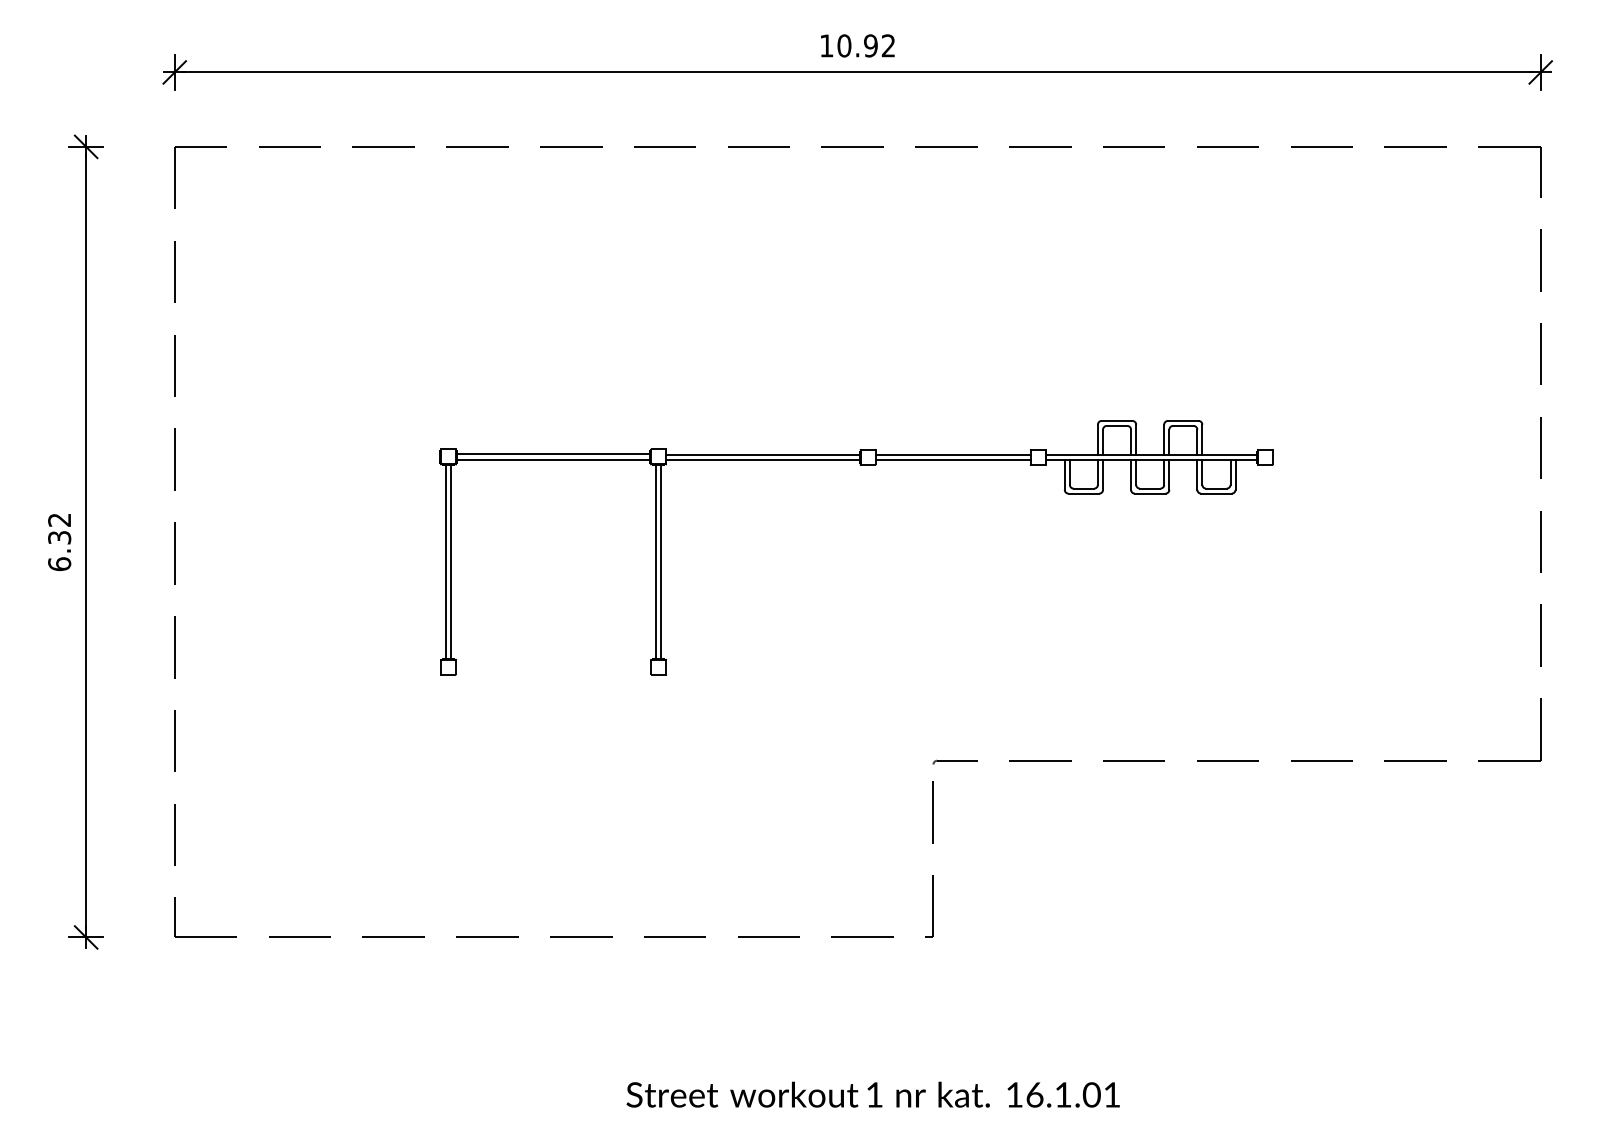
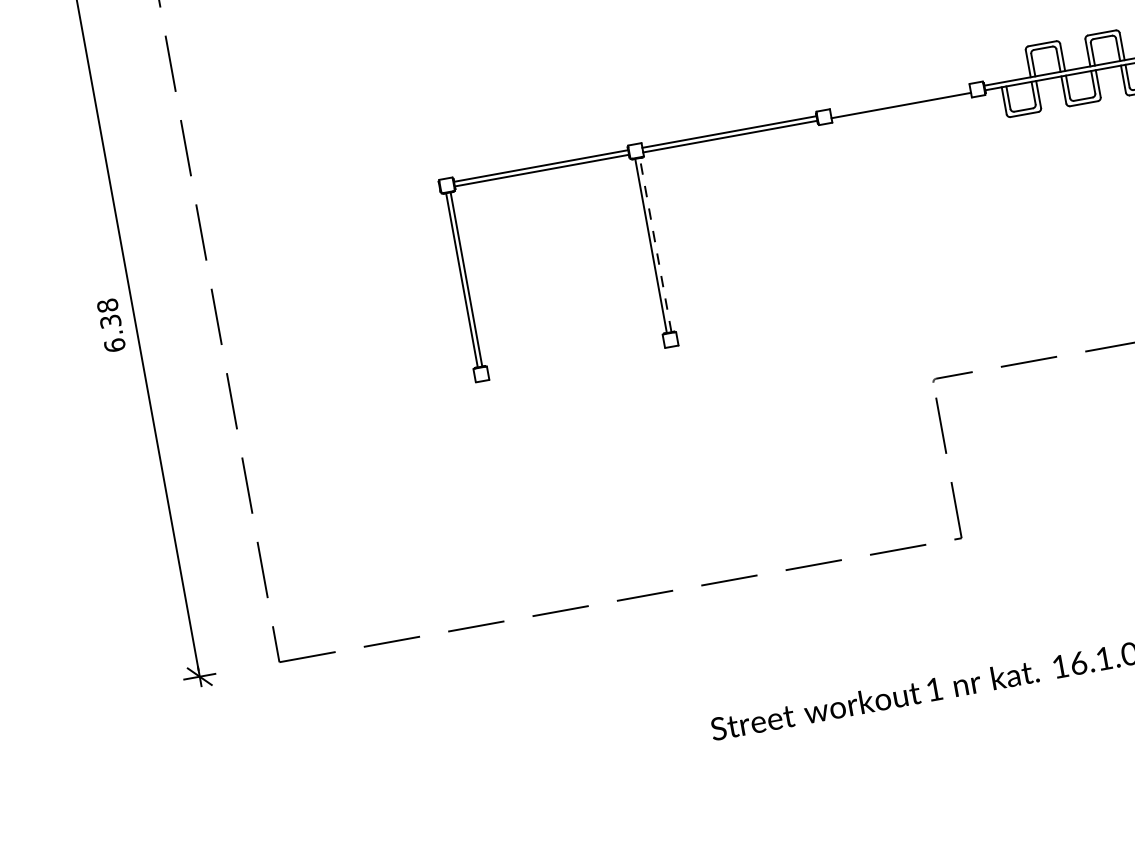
line: (952, 454) -> (899, 100), removed
text: (59, 519) -> (107, 305), 6.32 -> 6.38
line: (661, 562) -> (655, 245), solid -> dashed

